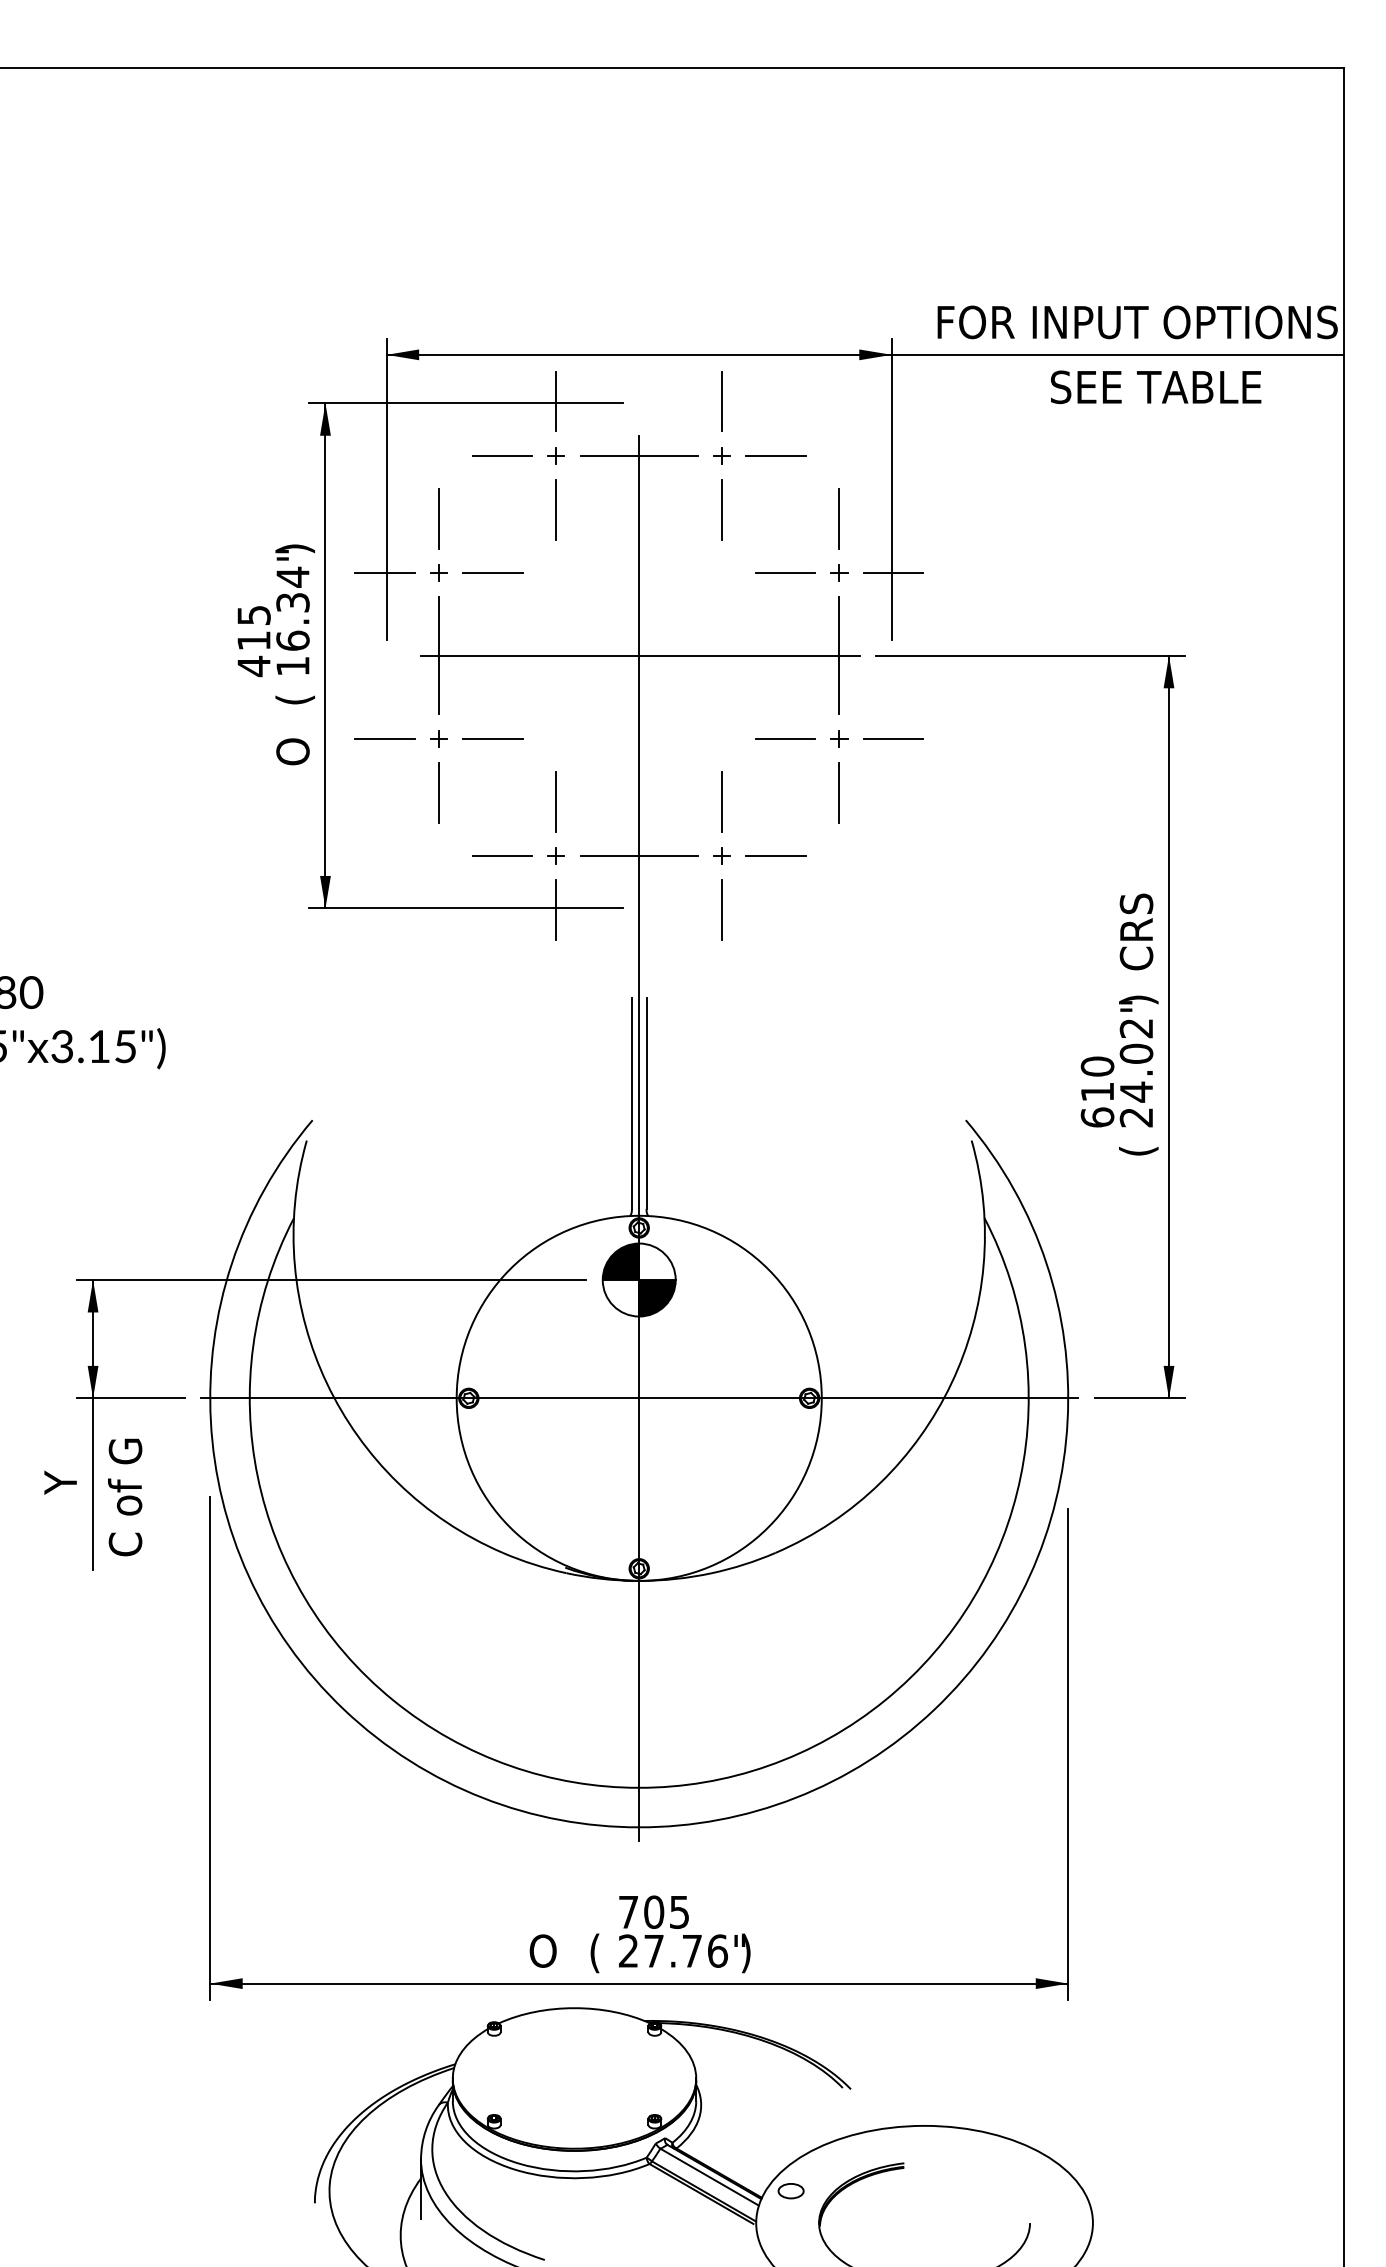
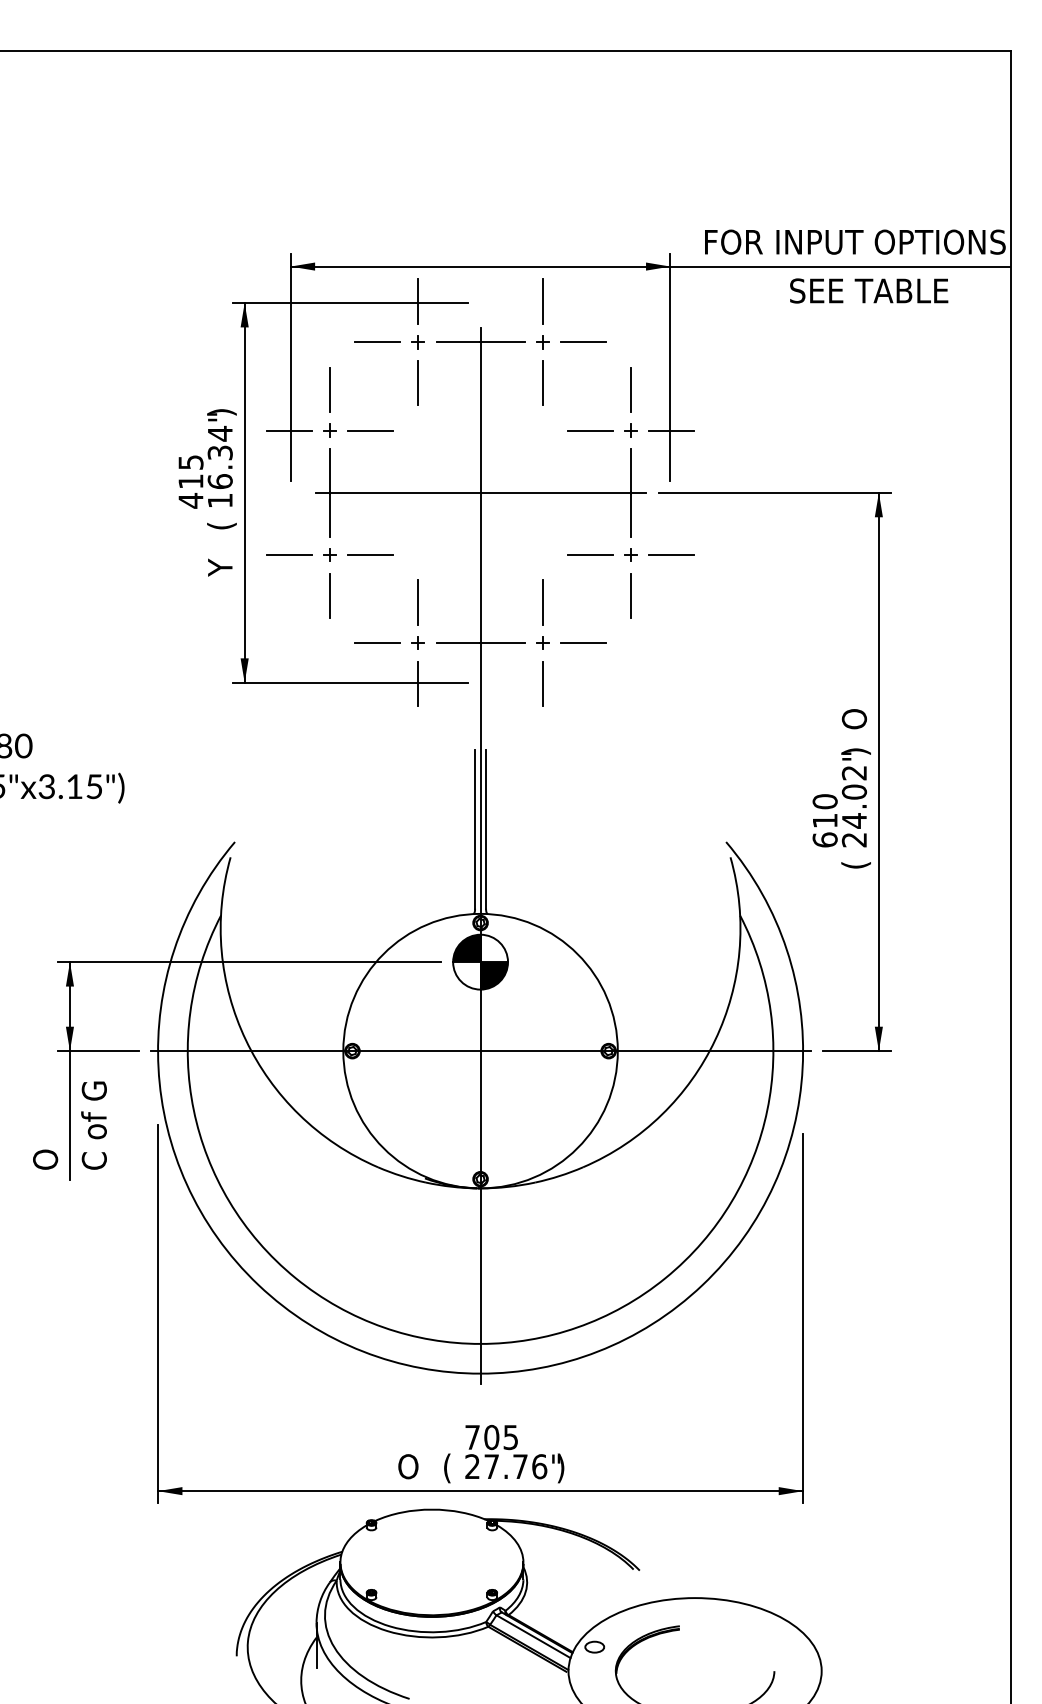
text: (291, 752) -> (219, 565), O -> Y
text: (1136, 926) -> (854, 696), CRS -> O
text: (60, 1513) -> (45, 1137), Y -> O

